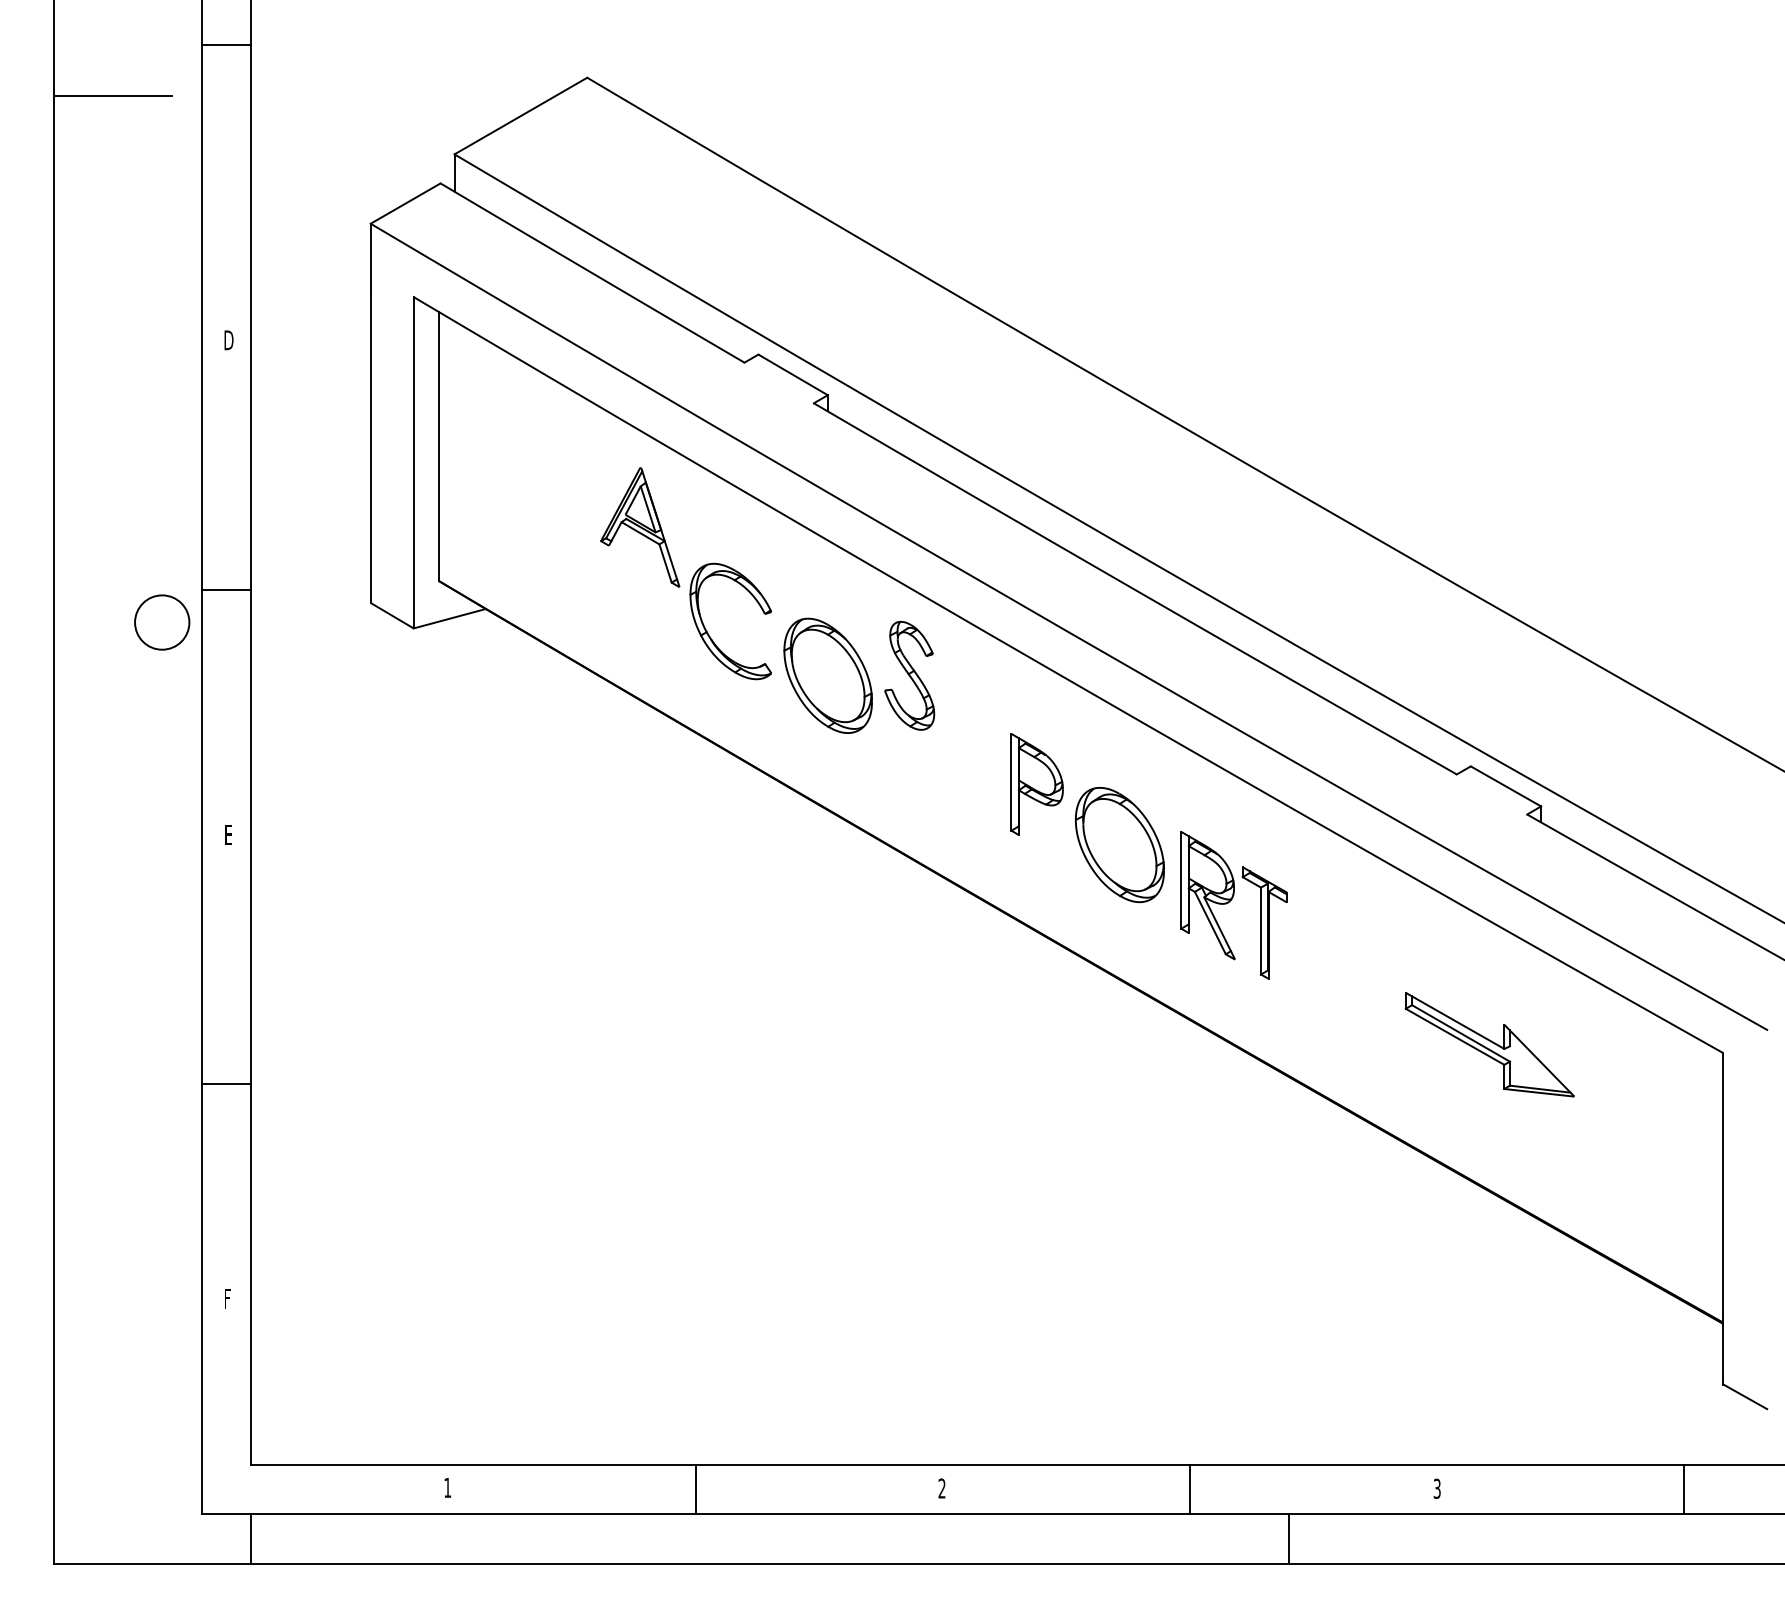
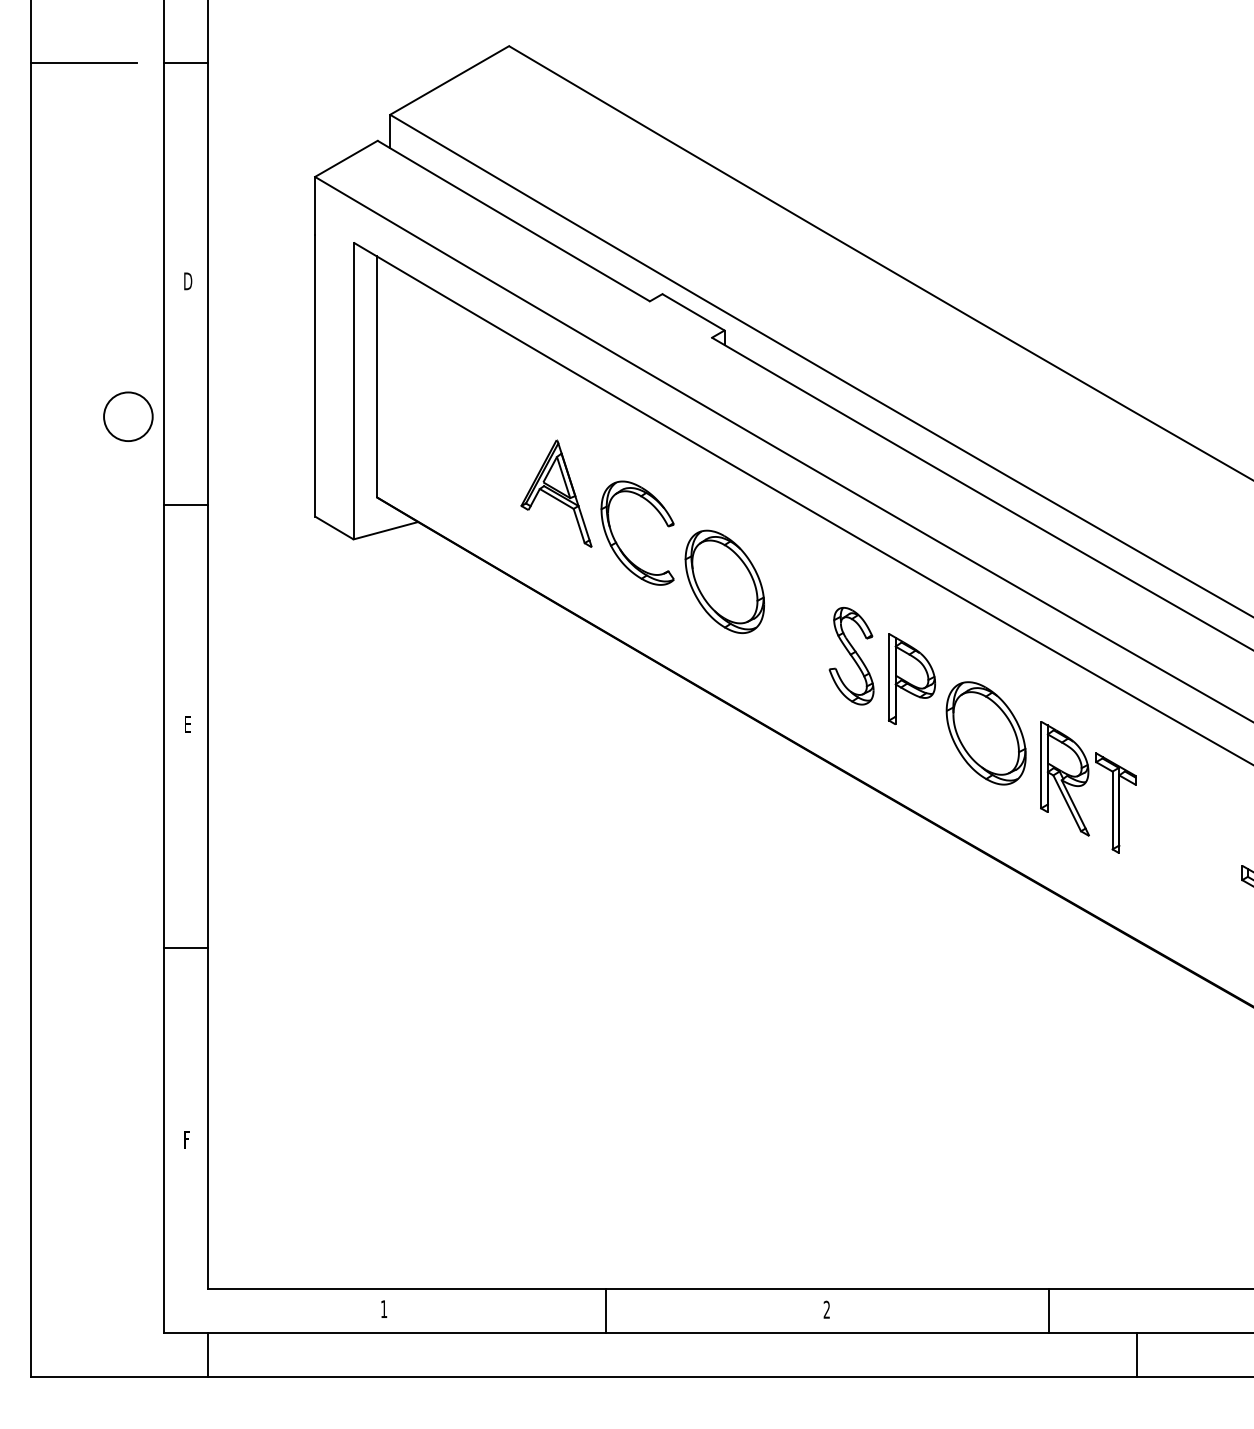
line: (226, 45) -> (185, 62), moved
part: (640, 527) -> (556, 493), moved
circle: (162, 622) -> (128, 416), moved
part: (909, 675) -> (851, 655), moved

